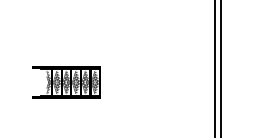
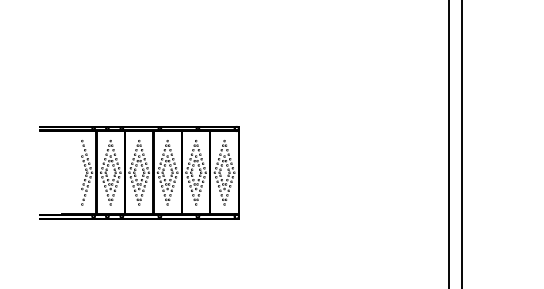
part: (66, 82) -> (139, 172), size x1.43

